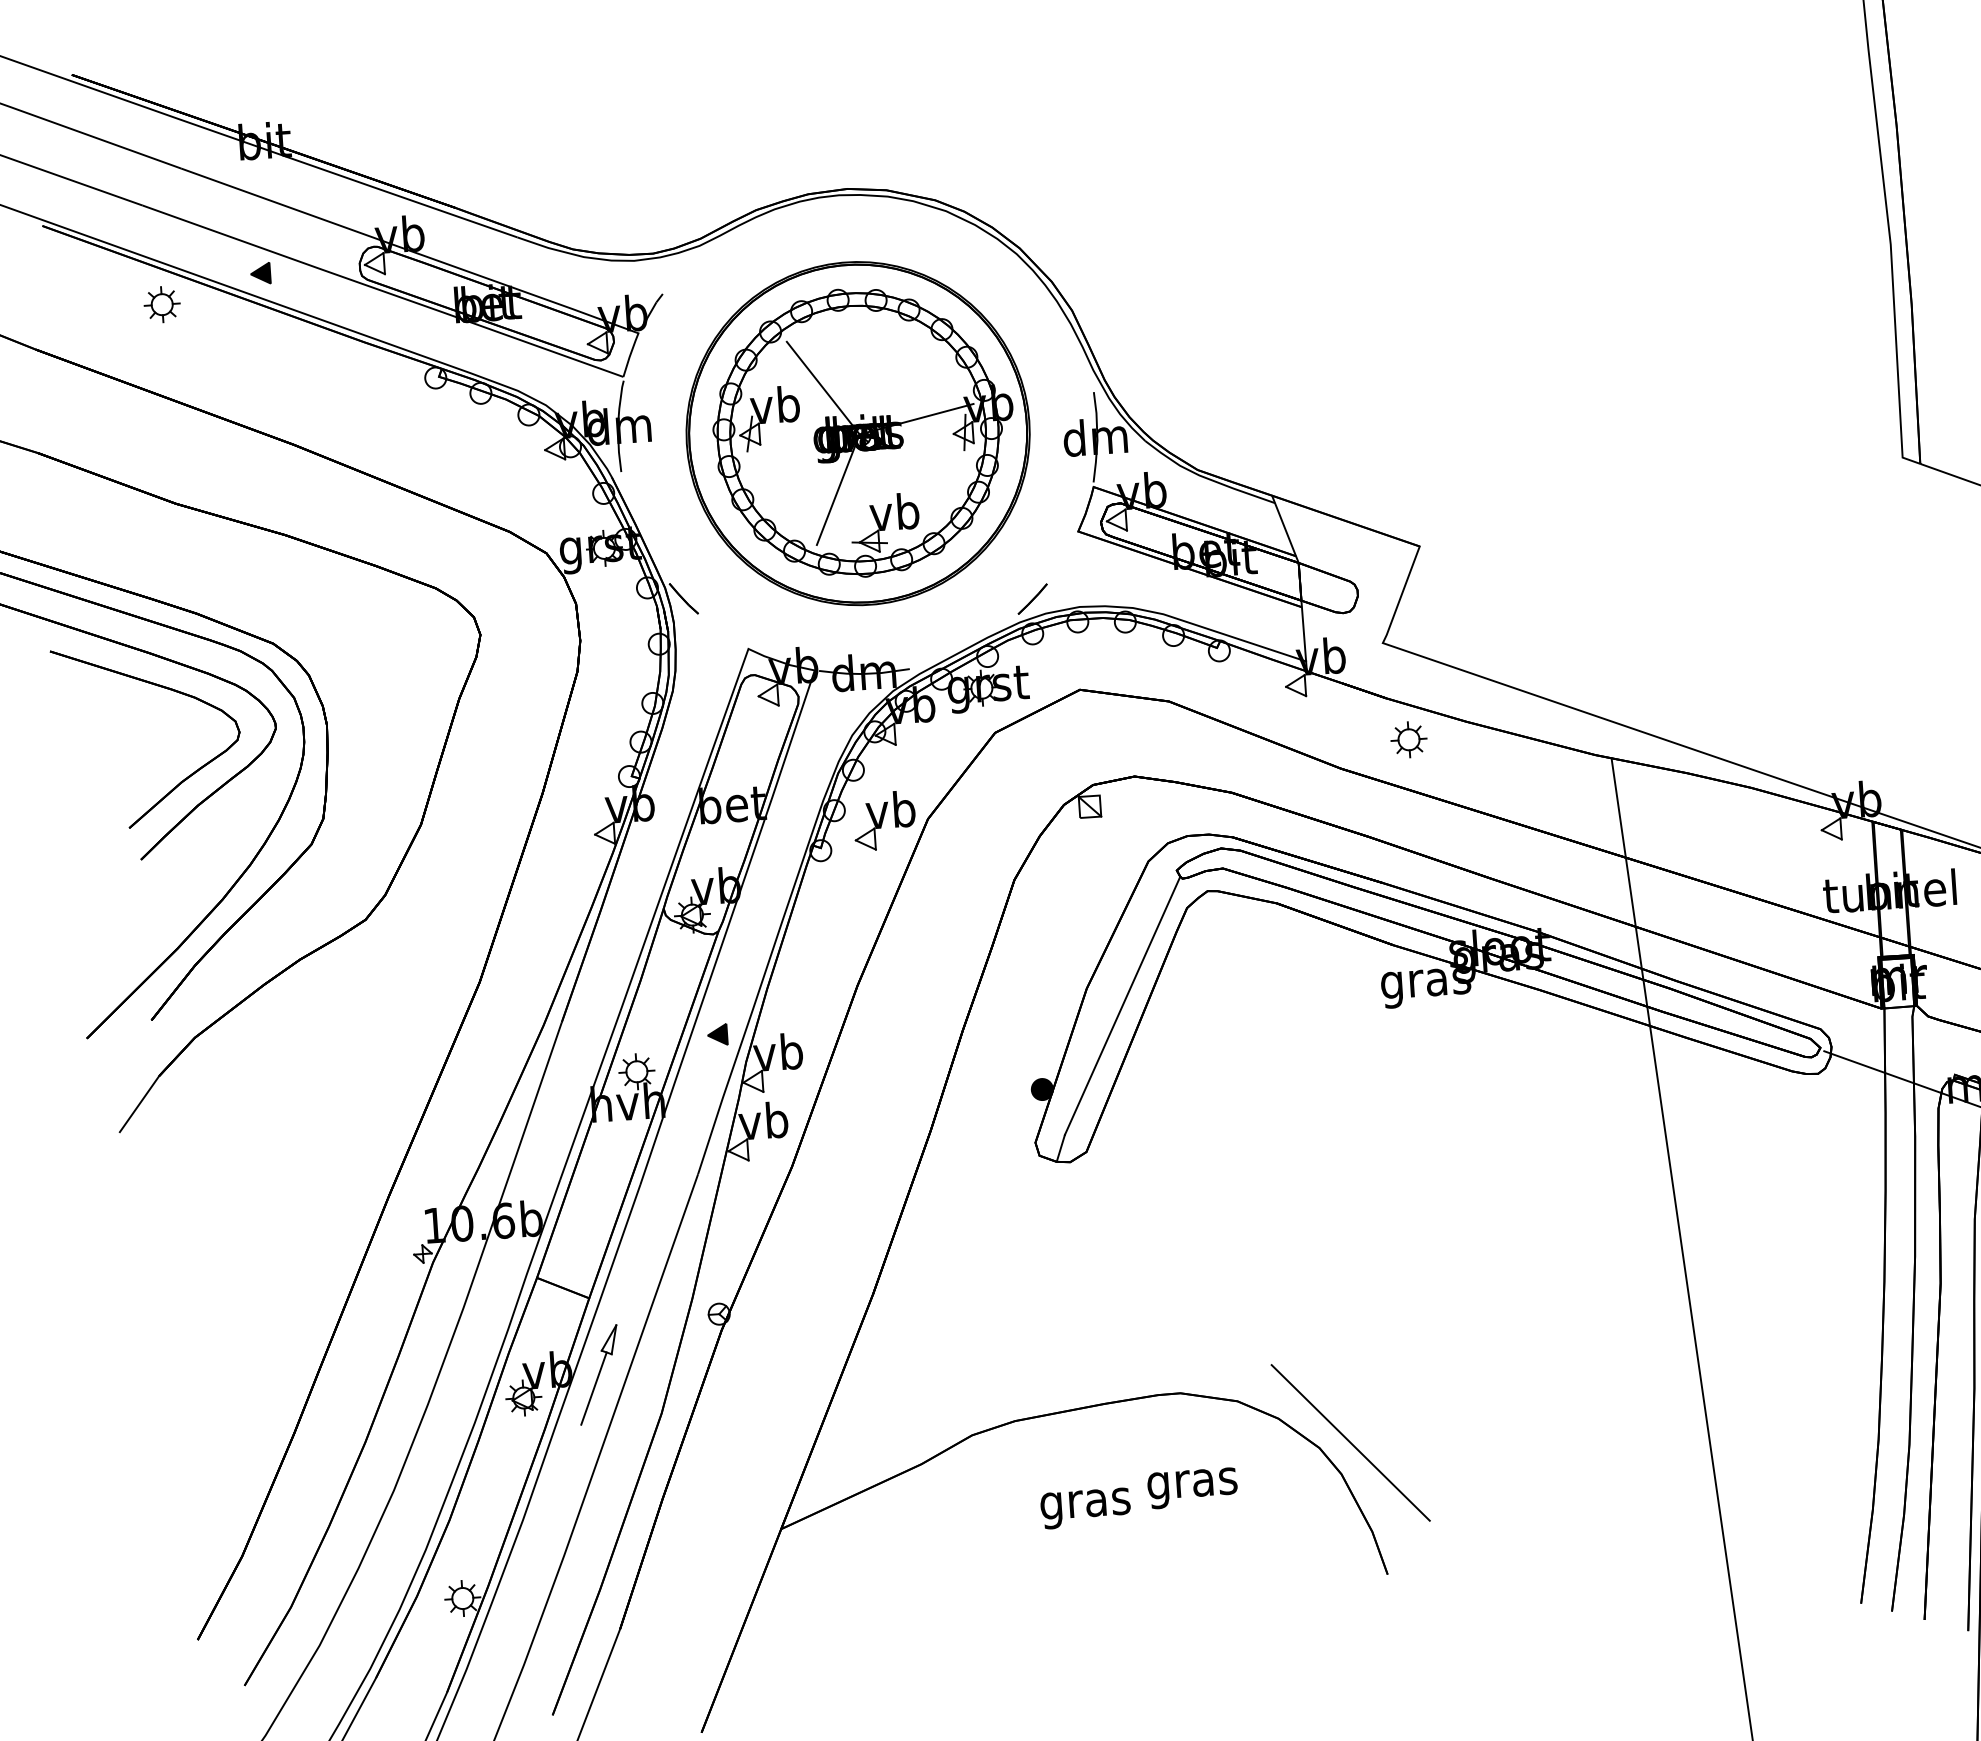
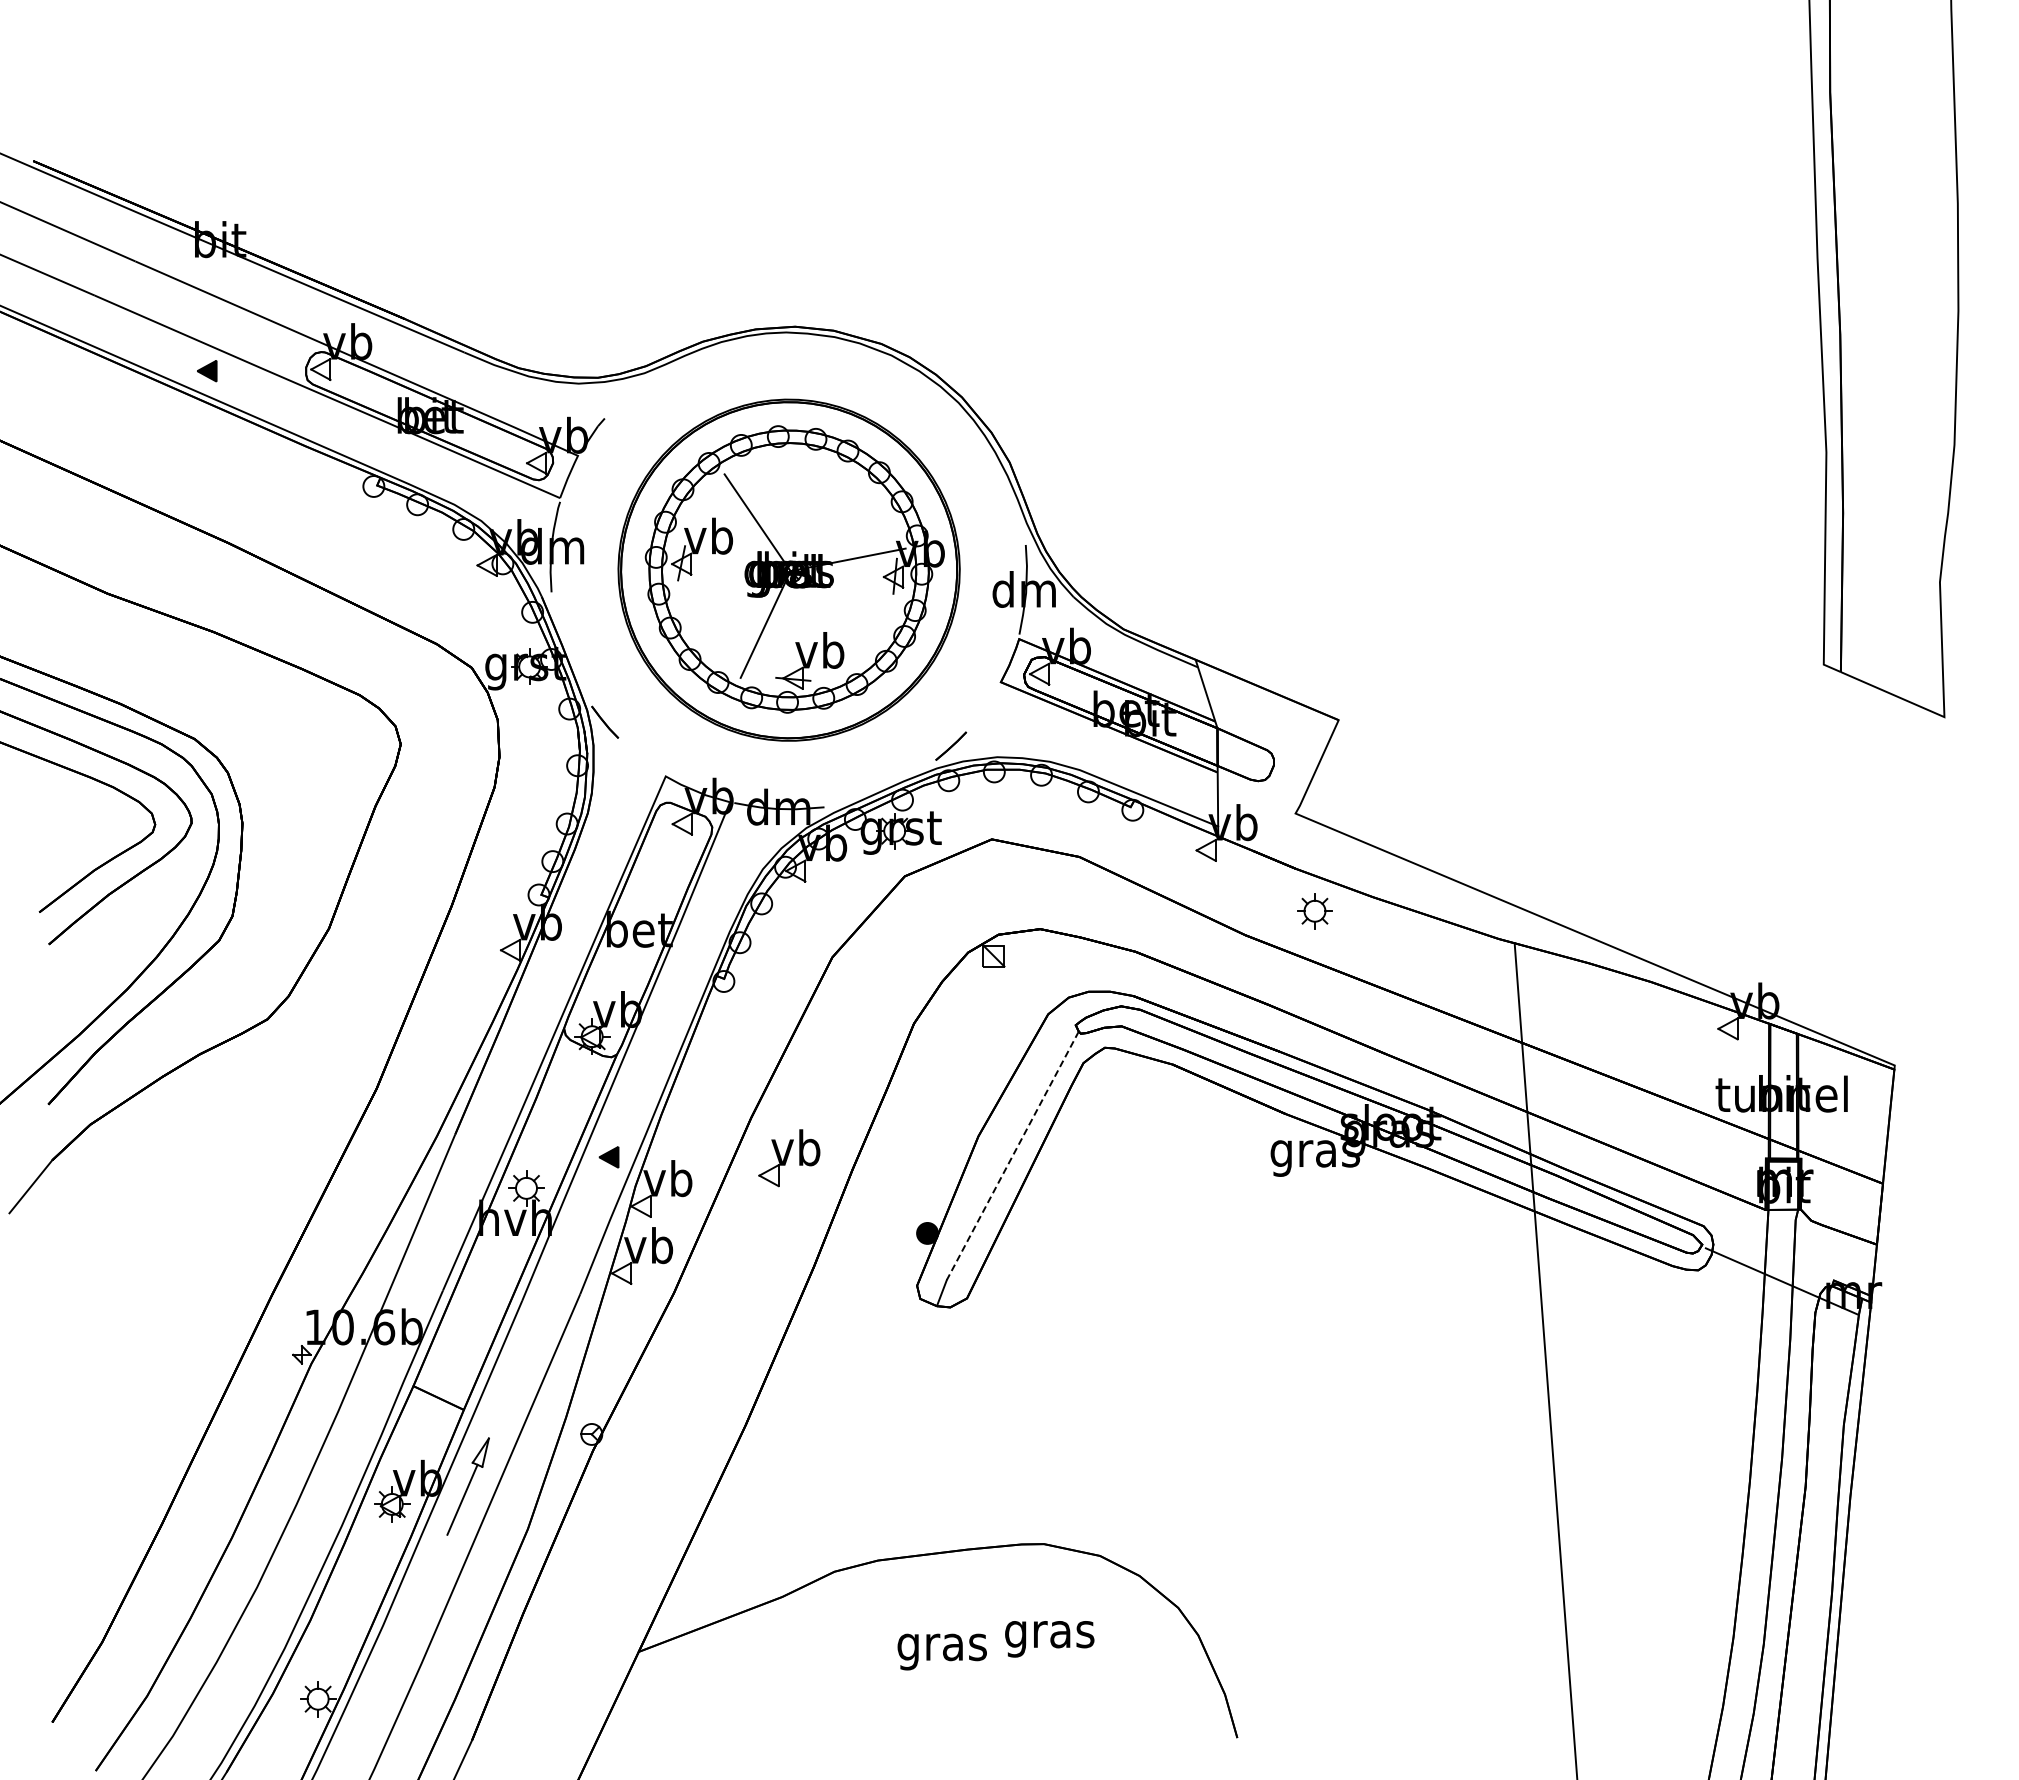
part: (162, 304) -> (107, 395), removed
part: (884, 821) -> (789, 1158), moved
line: (1122, 1005) -> (1012, 1155), solid -> dashed
line: (1350, 1442) -> (1209, 1604), removed

